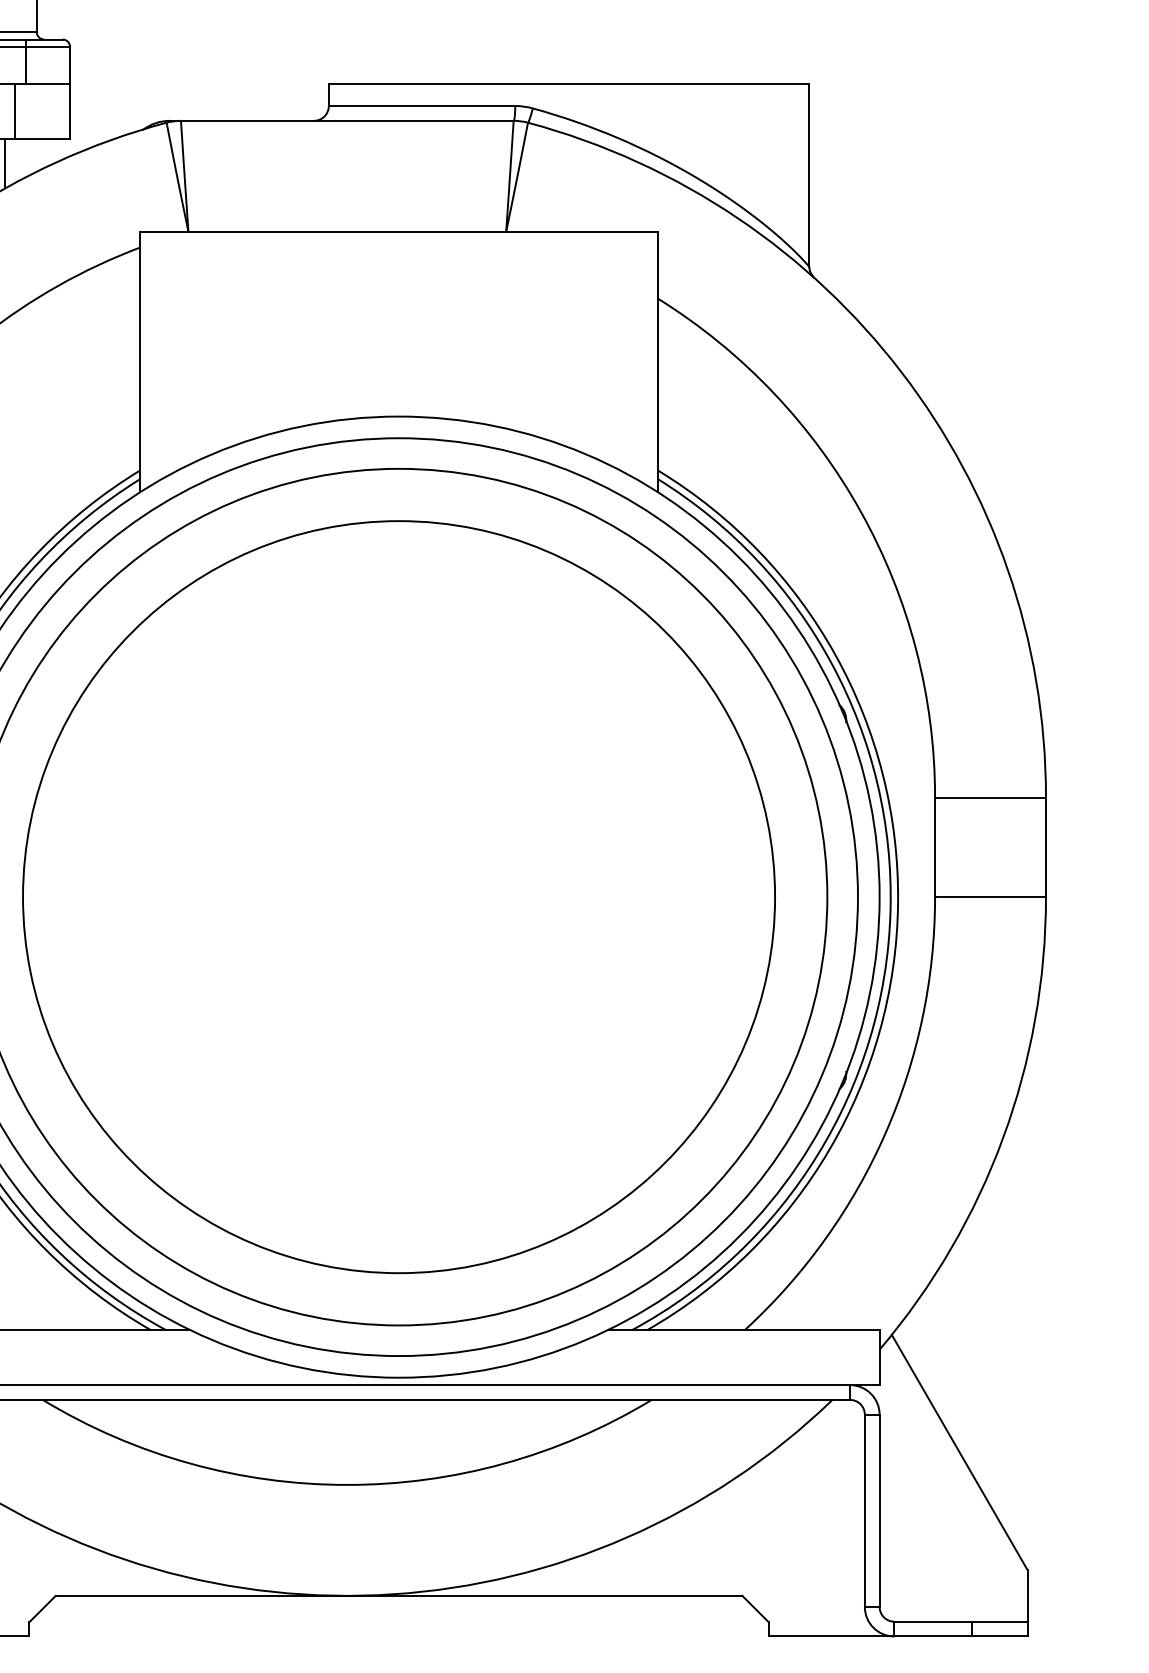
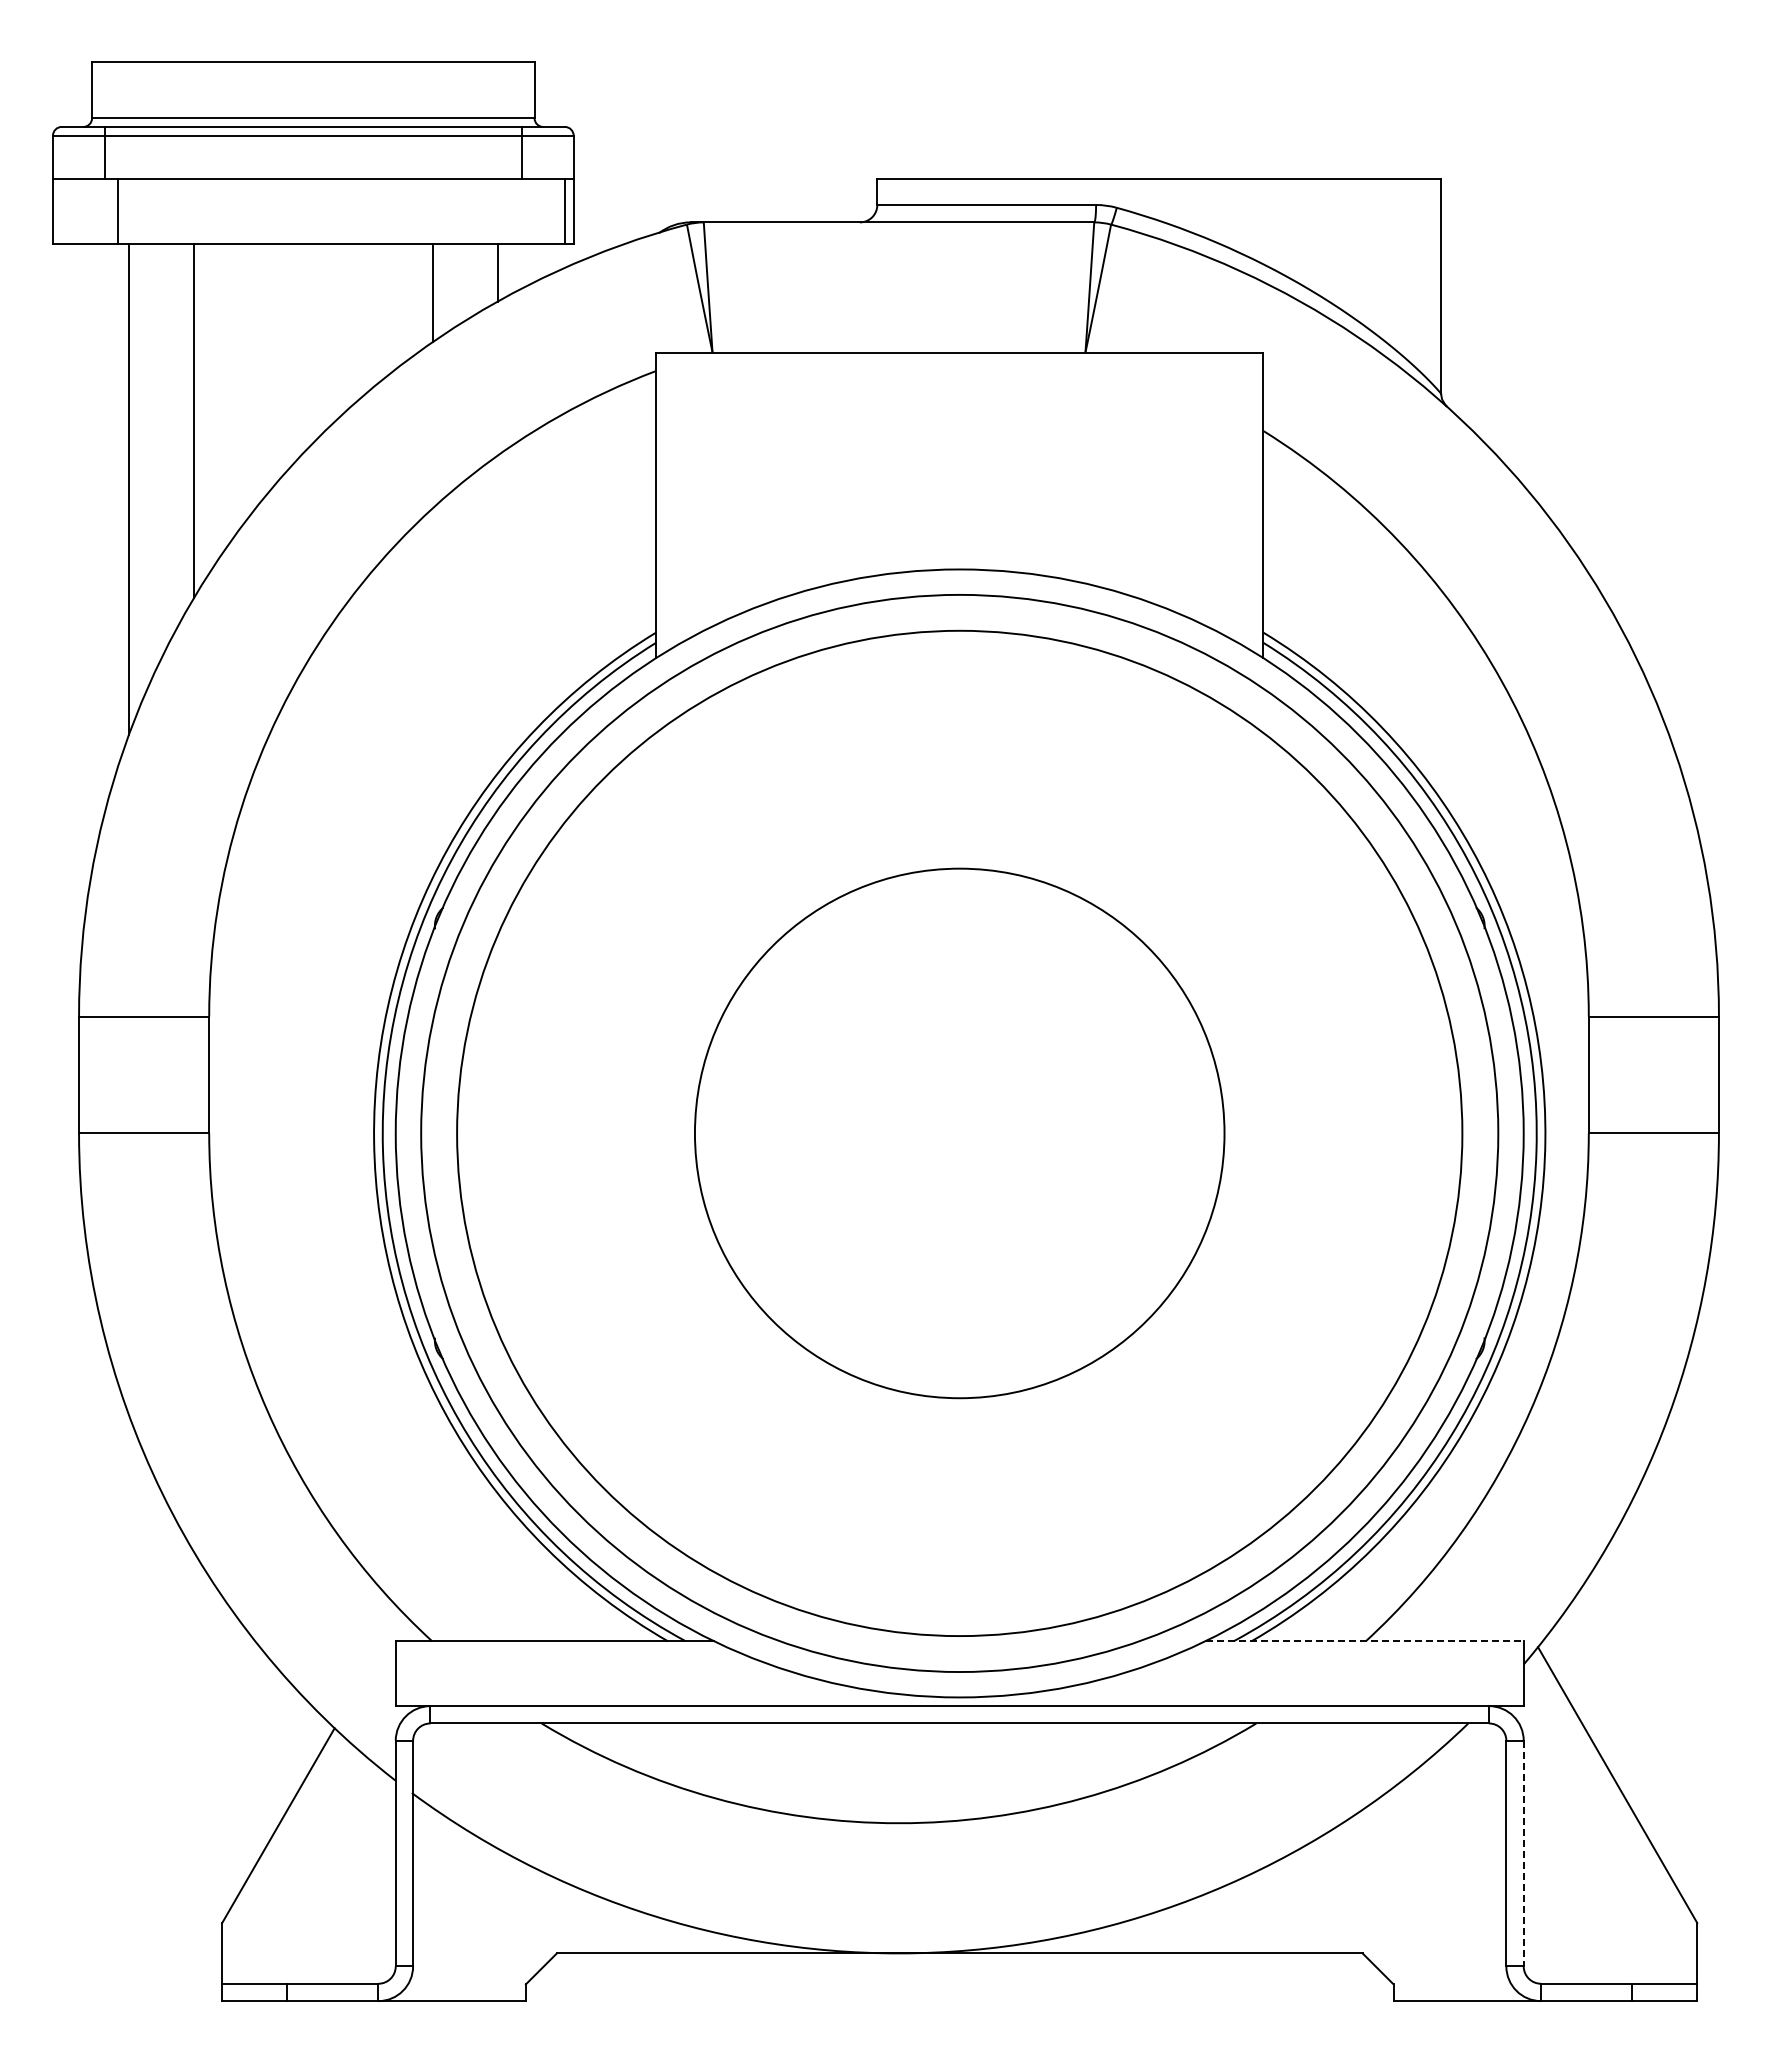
line: (14, 111) -> (564, 211), moved
circle: (398, 897) -> (959, 1133), size x0.6
line: (744, 1330) -> (1365, 1641), solid -> dashed
line: (879, 1510) -> (1523, 1853), solid -> dashed

